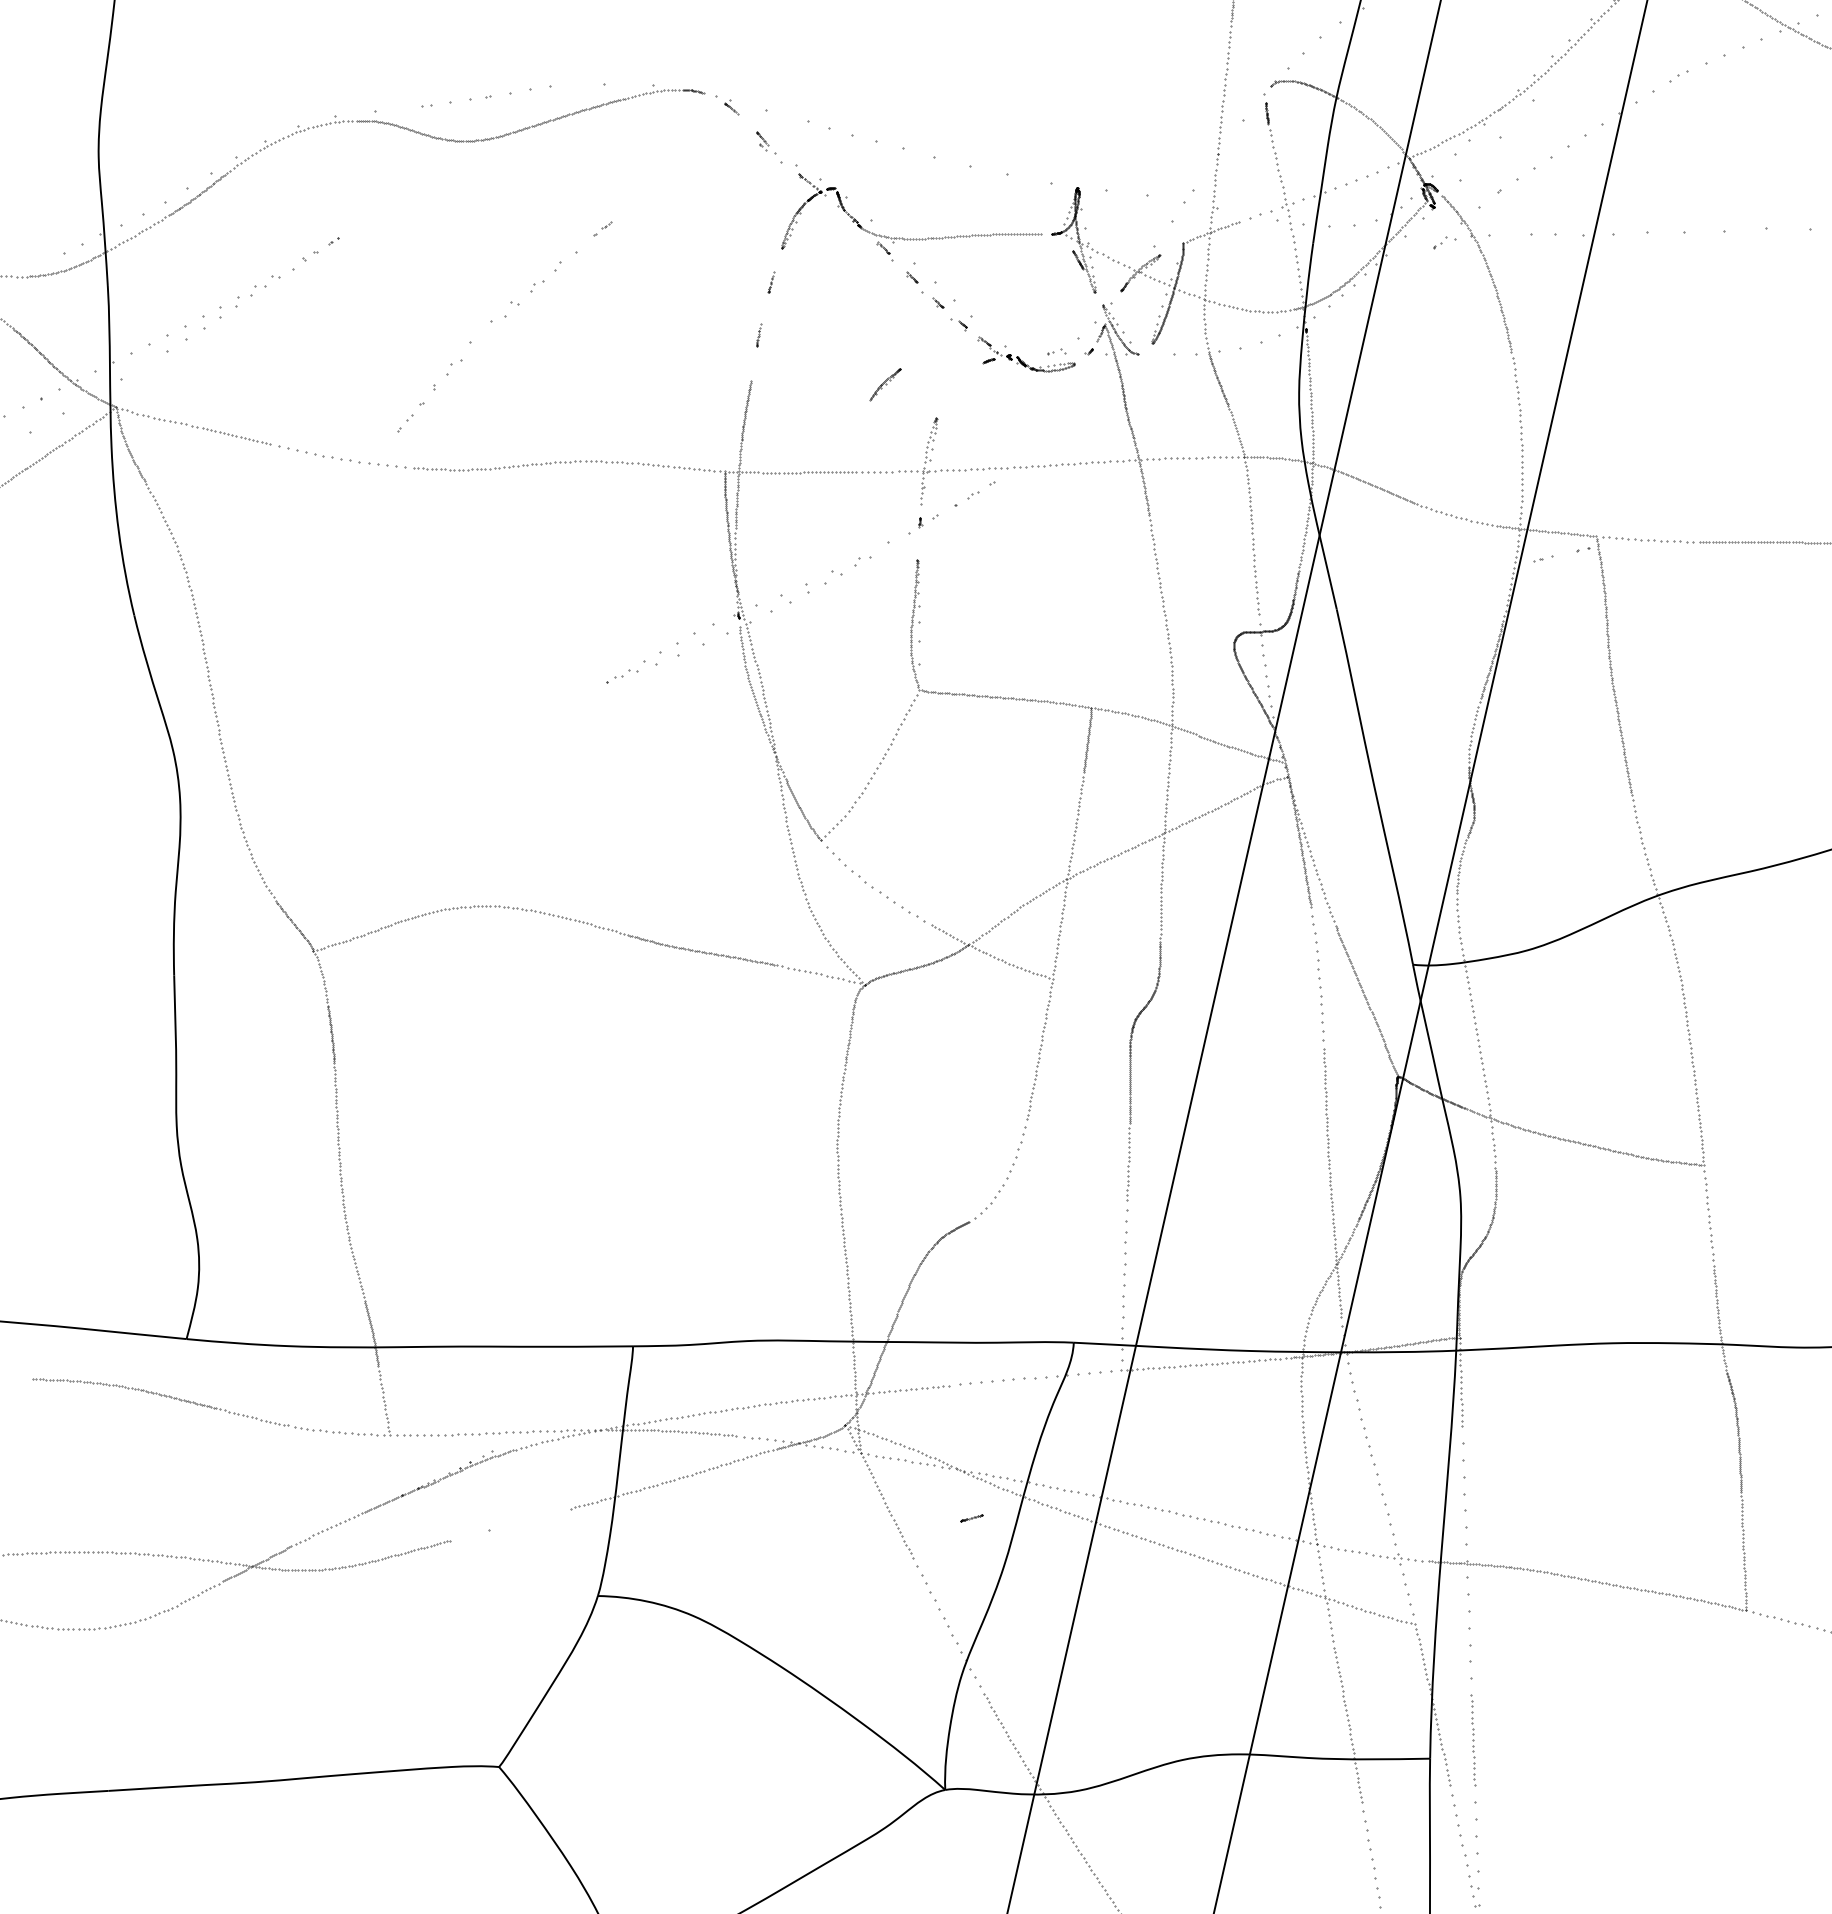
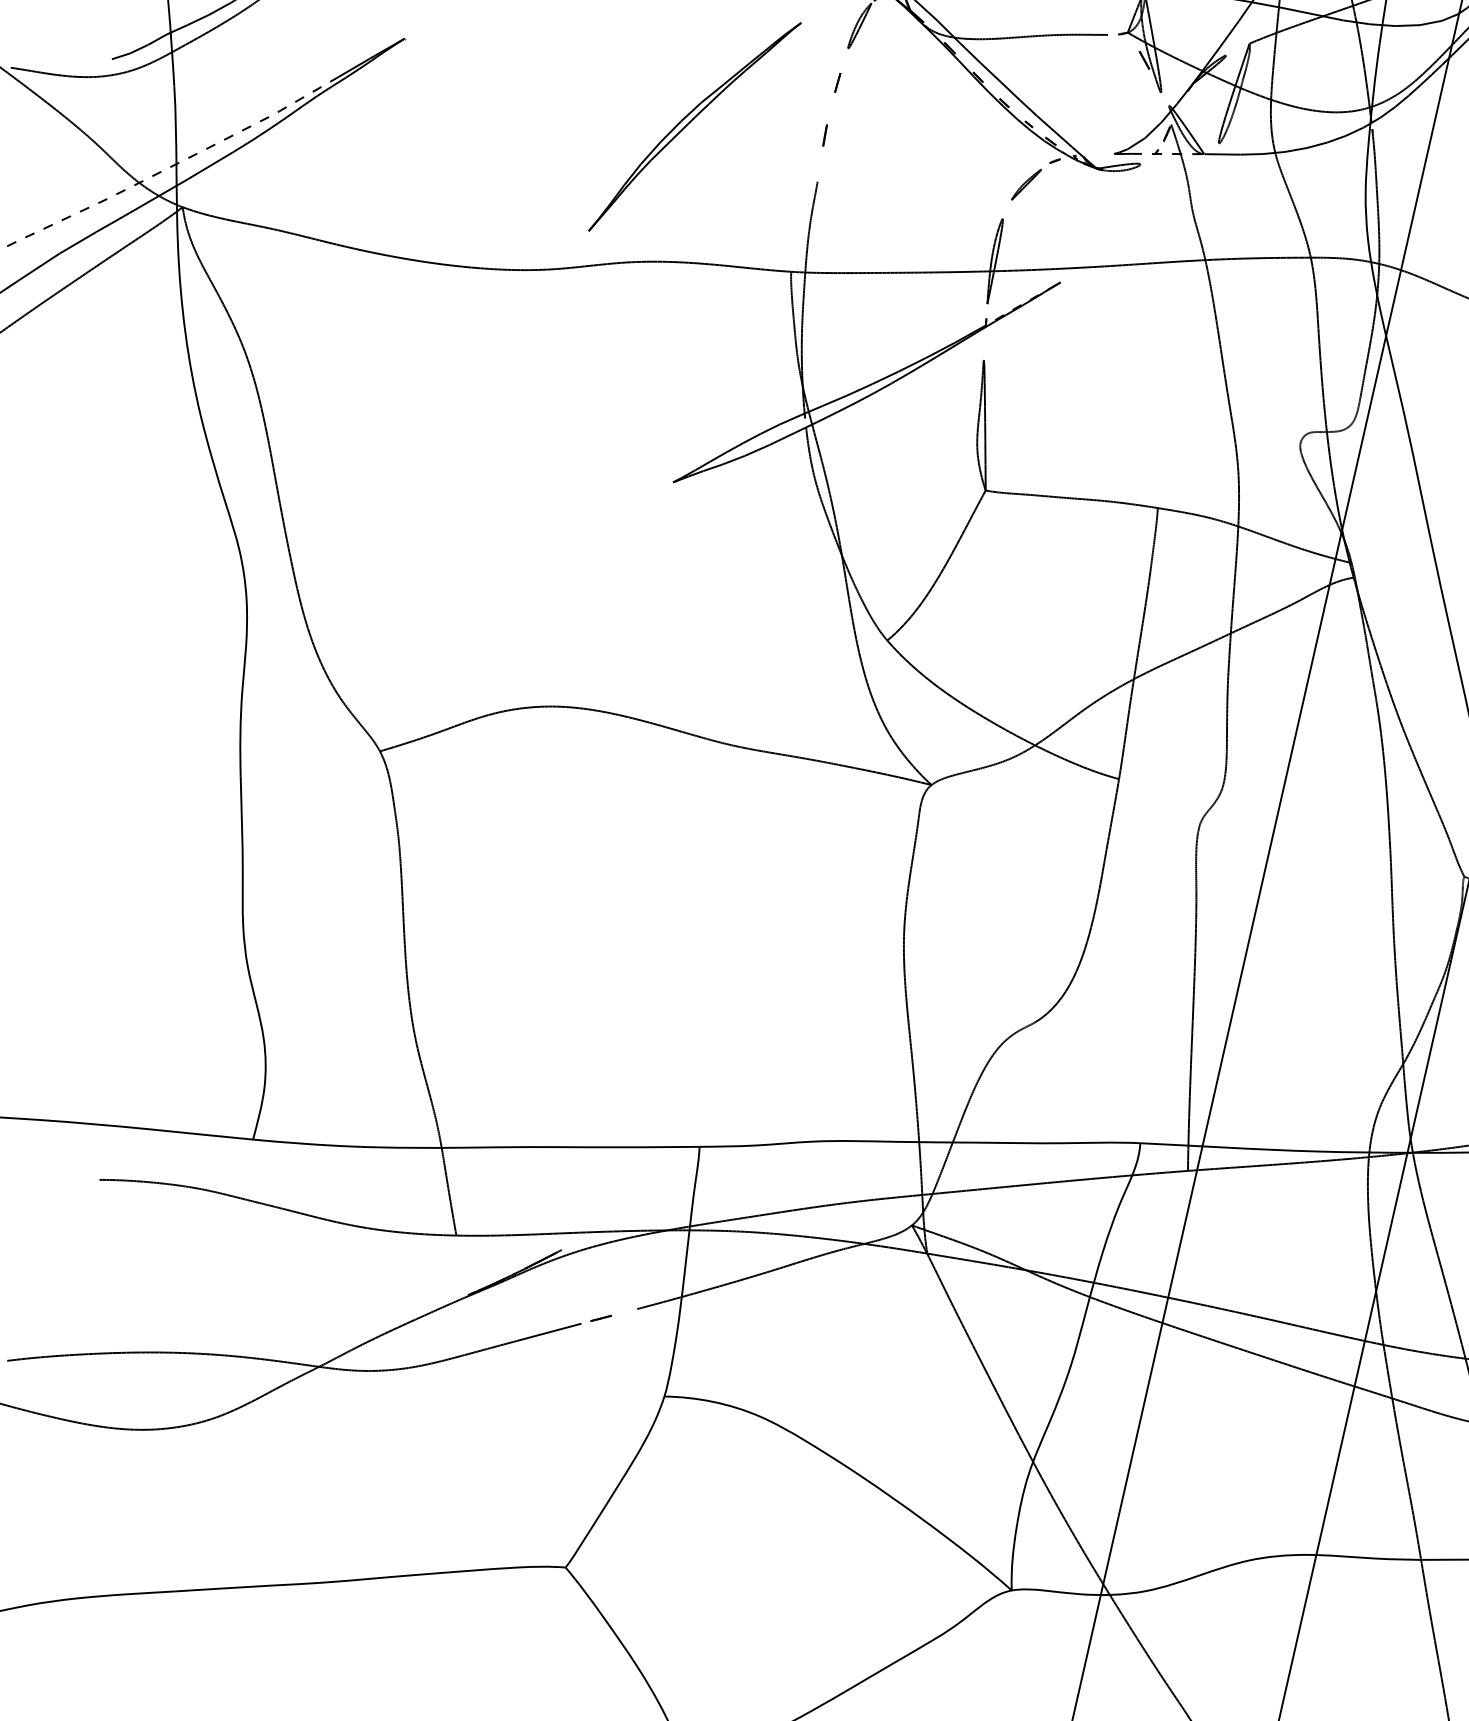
part: (505, 317) -> (696, 118), moved
curve: (885, 384) -> (1027, 185), moved
line: (971, 1518) -> (601, 1319), moved

